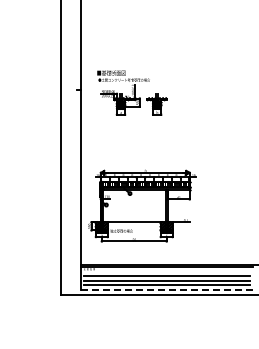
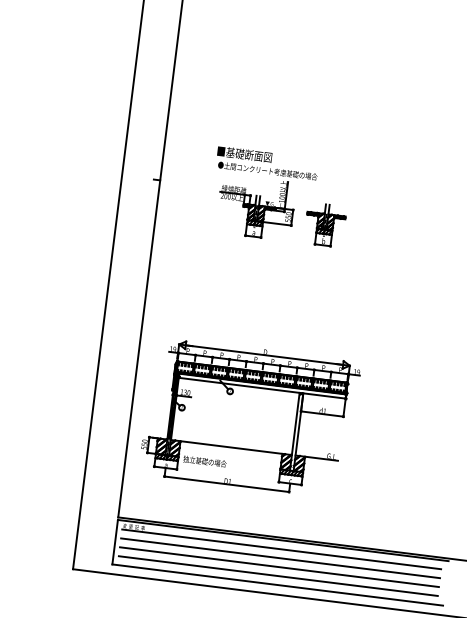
part: (132, 92) -> (280, 196), moved
line: (166, 271) -> (281, 549), added
line: (167, 289) -> (279, 584), dashed -> solid

